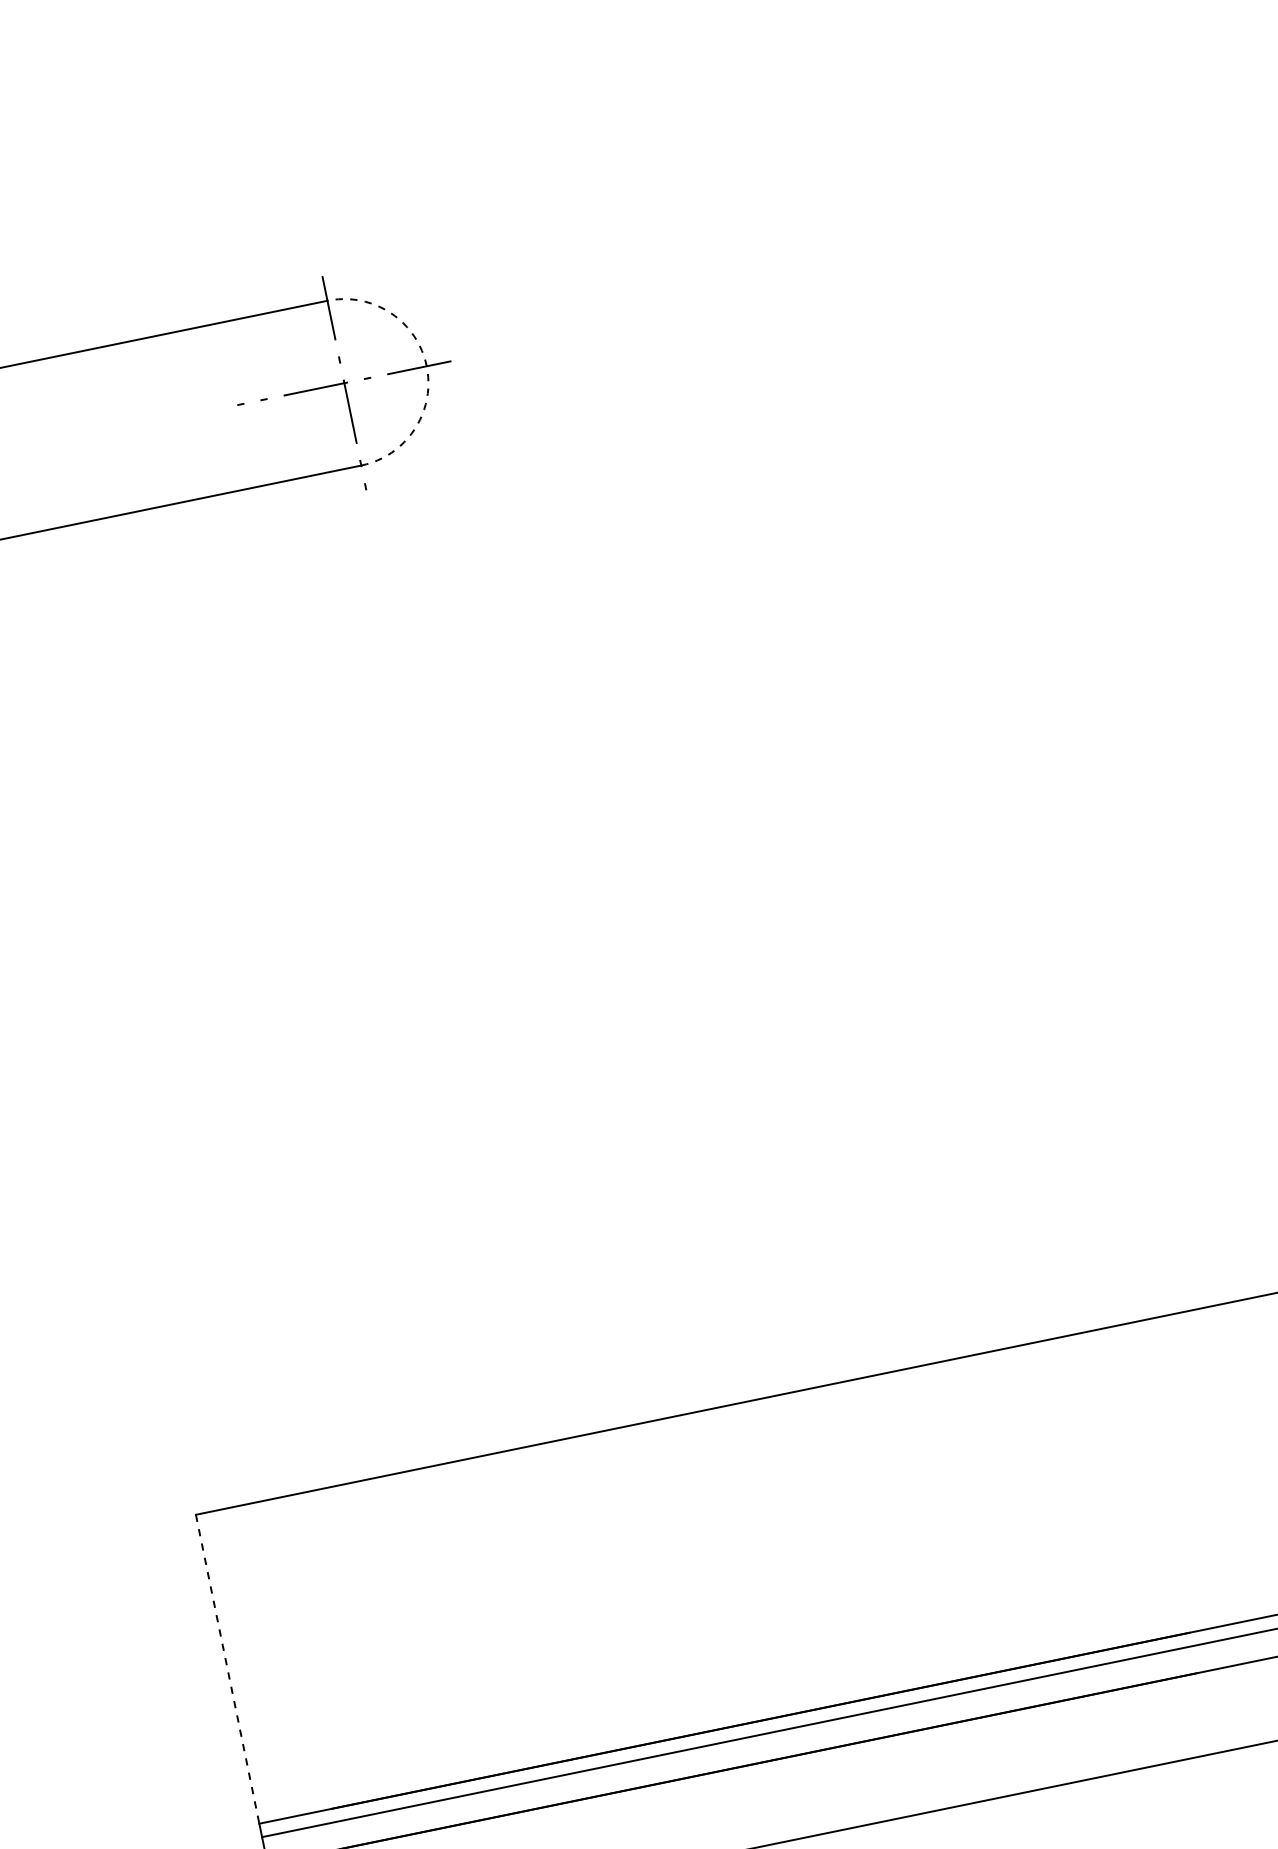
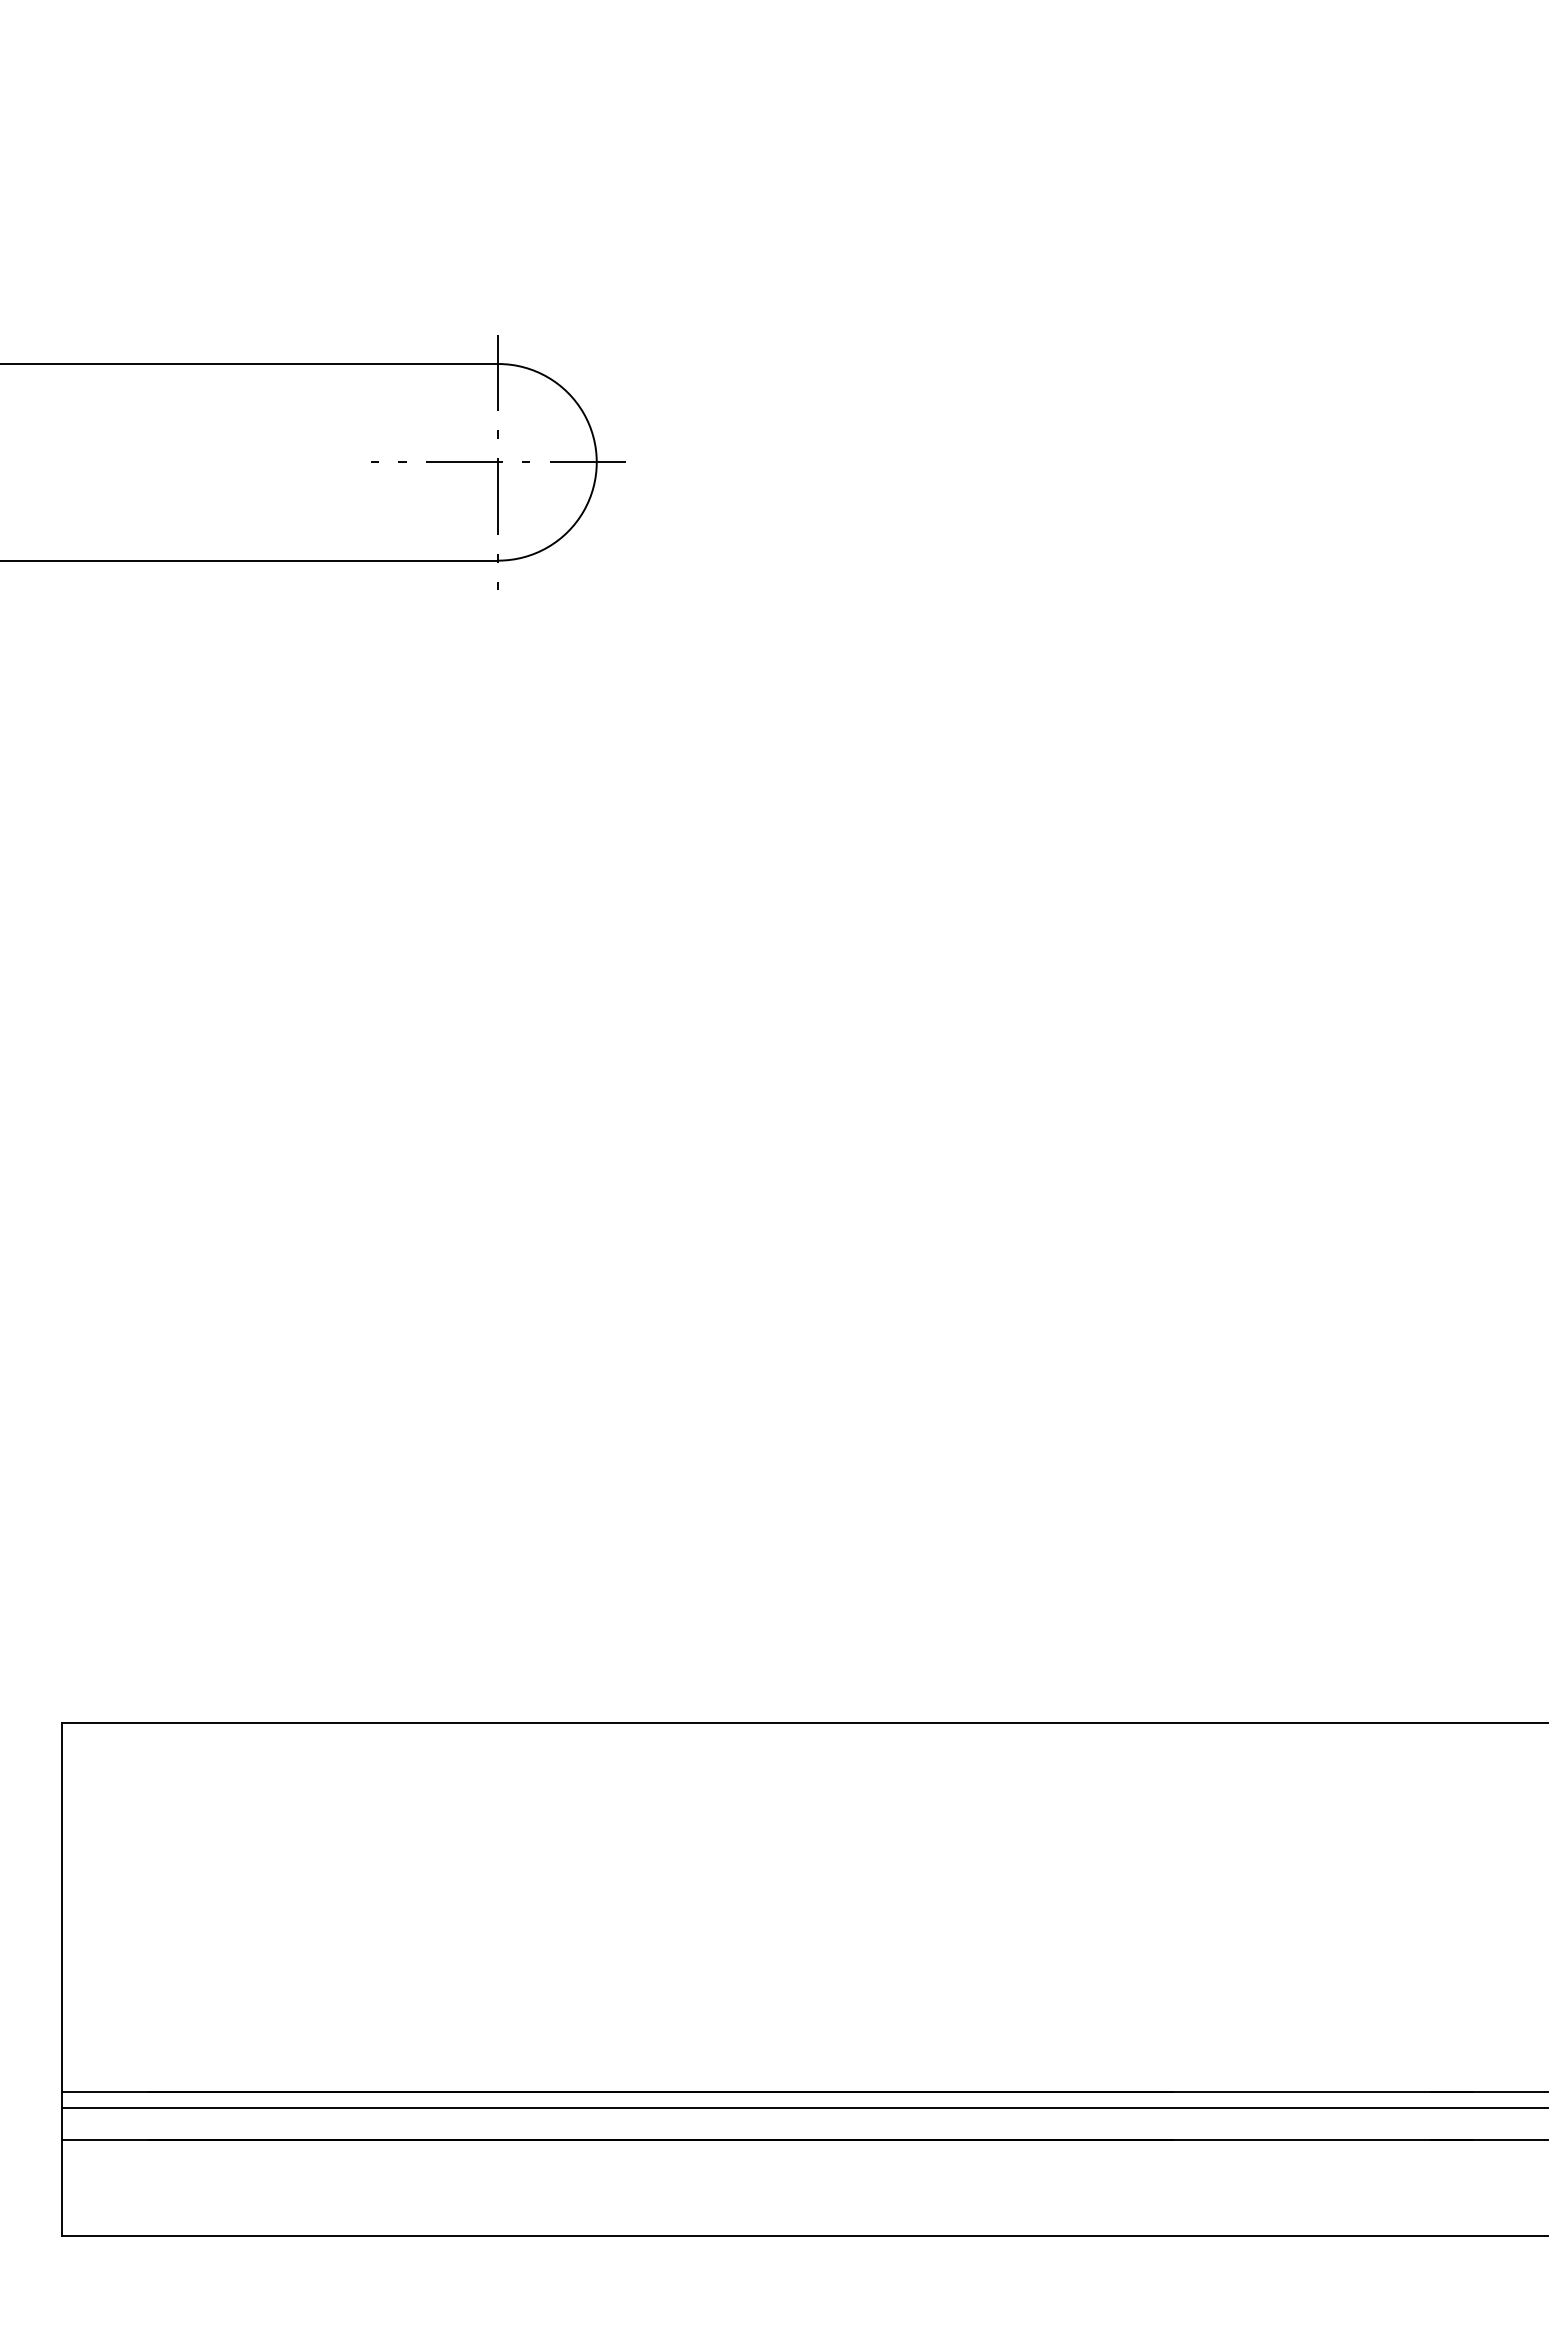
arc: (426, 366) -> (596, 462), dashed -> solid
line: (227, 1669) -> (62, 1908), dashed -> solid

